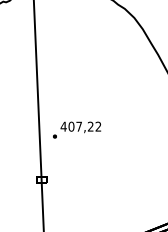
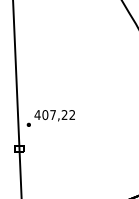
text: (76, 129) -> (50, 117), moved

